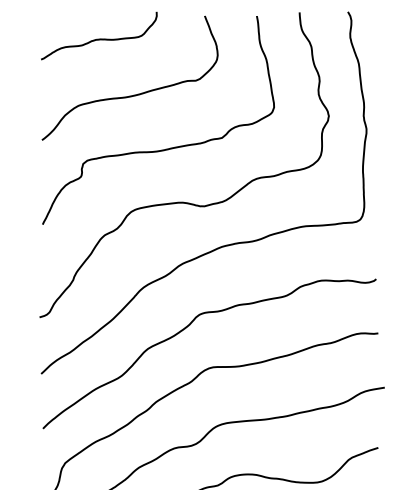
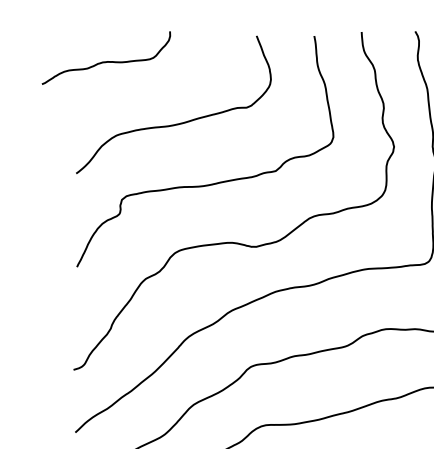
curve: (99, 38) -> (106, 60), moved

